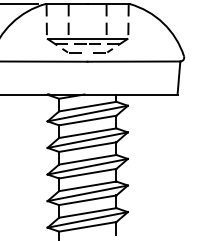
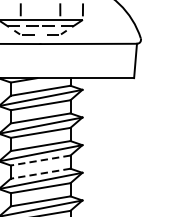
line: (87, 173) -> (40, 160), solid -> dashed
line: (87, 186) -> (40, 173), solid -> dashed

